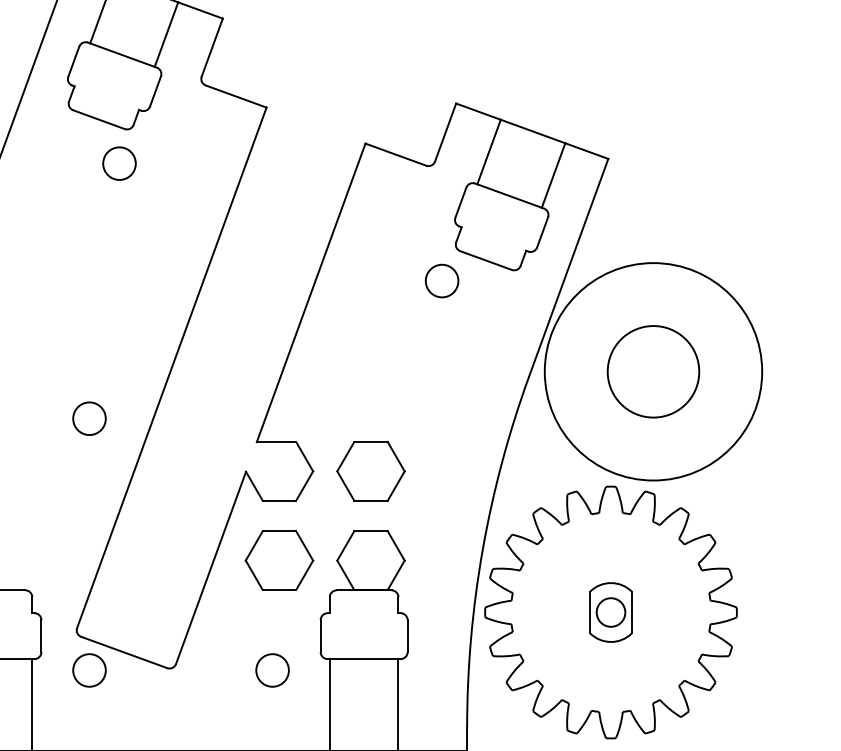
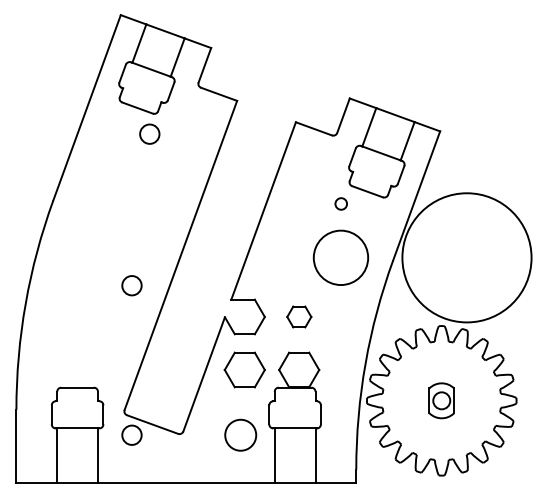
circle: (440, 280) -> (340, 203), size x0.6
circle: (652, 371) -> (340, 257), moved
part: (371, 470) -> (299, 316), size x0.6
circle: (272, 669) -> (240, 434), size x1.6

